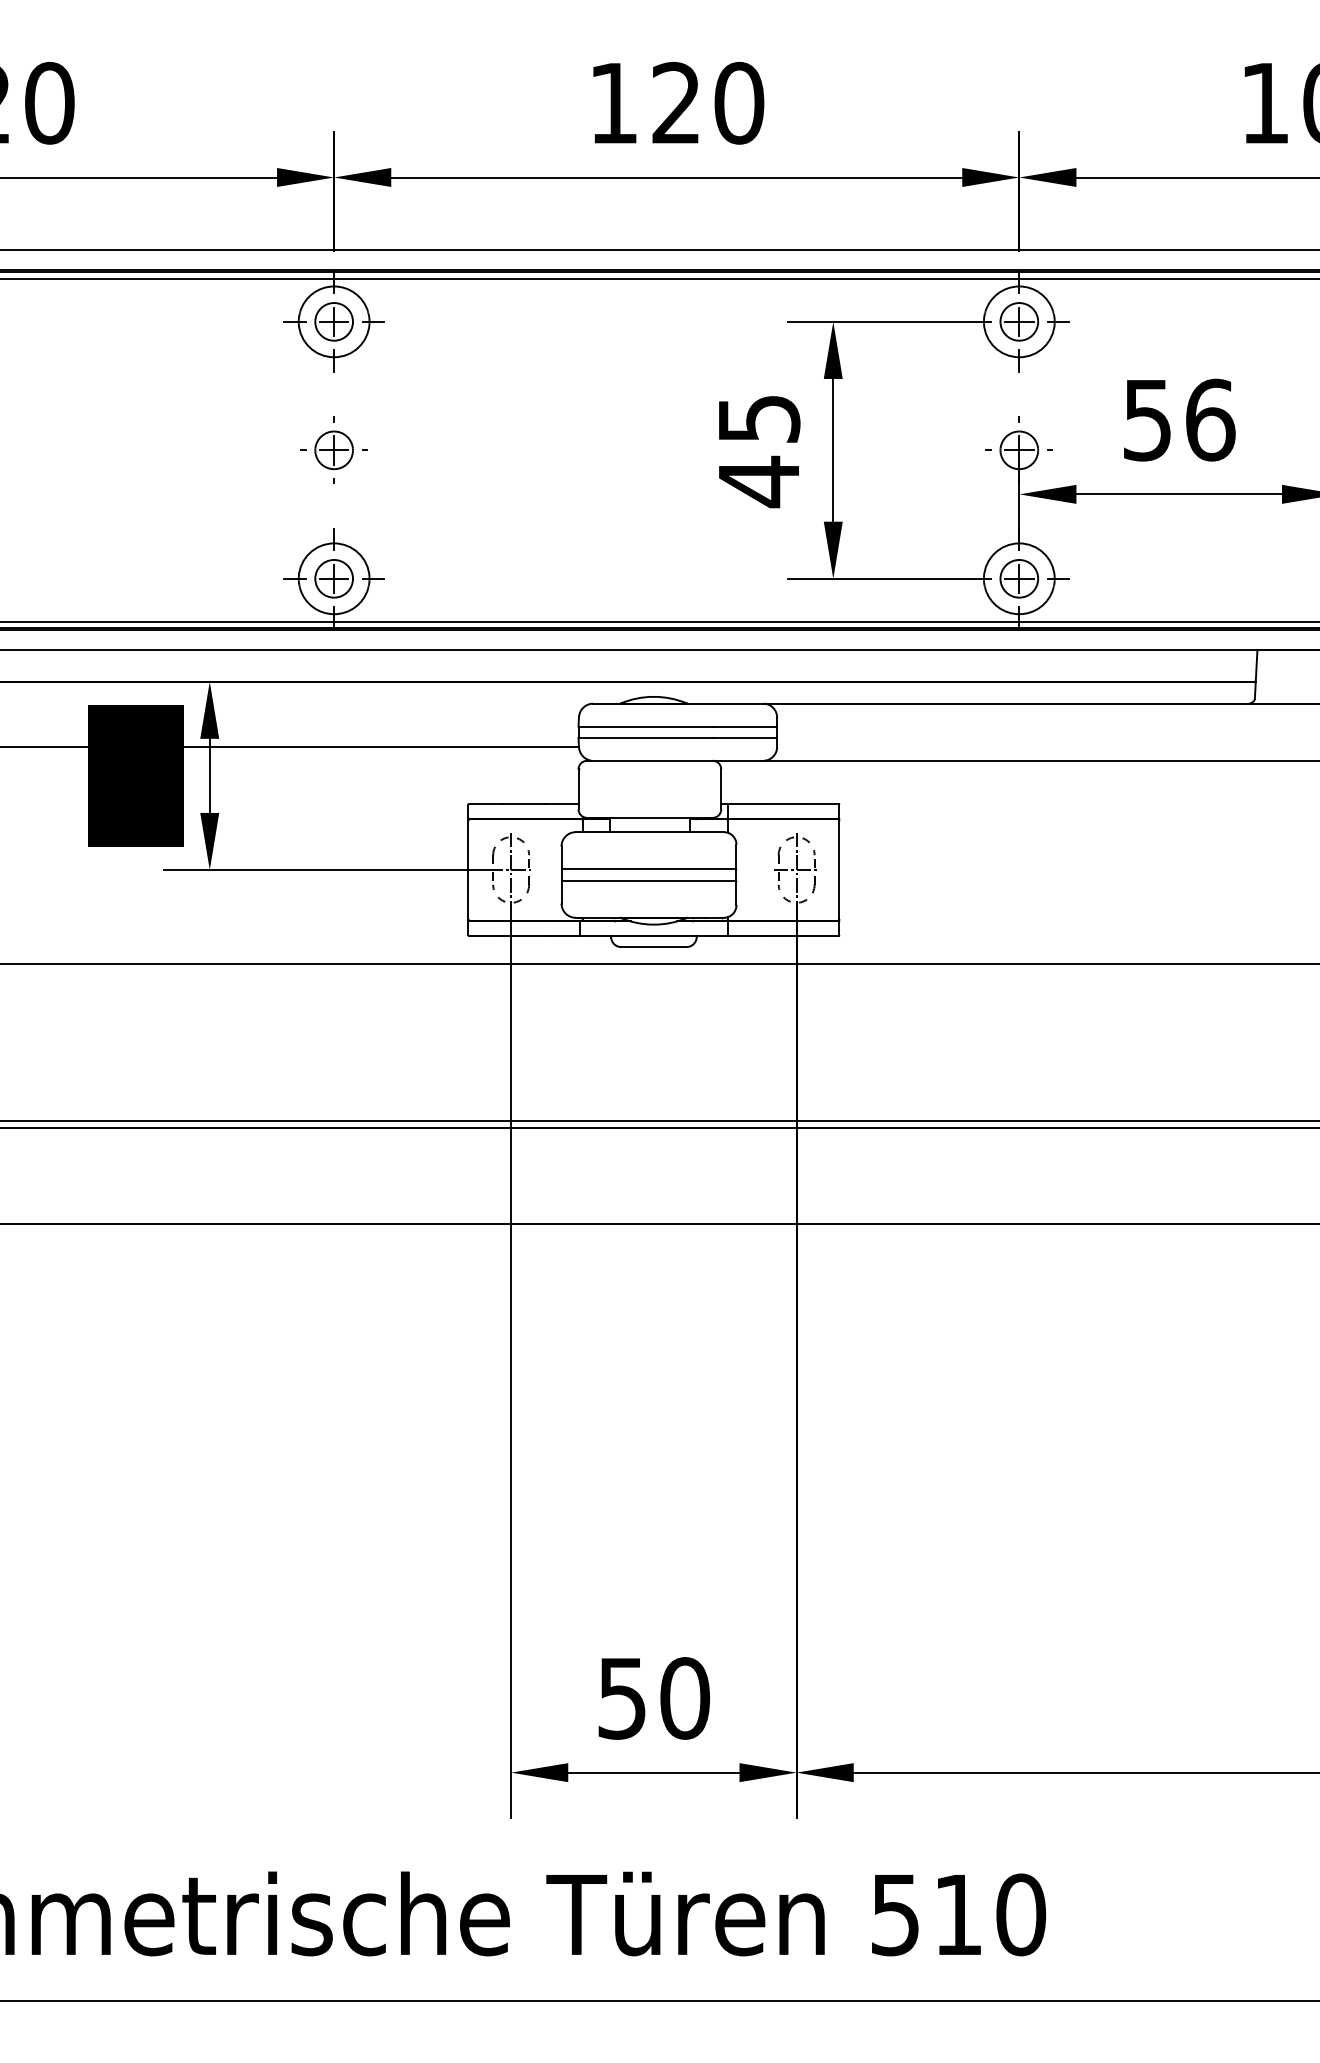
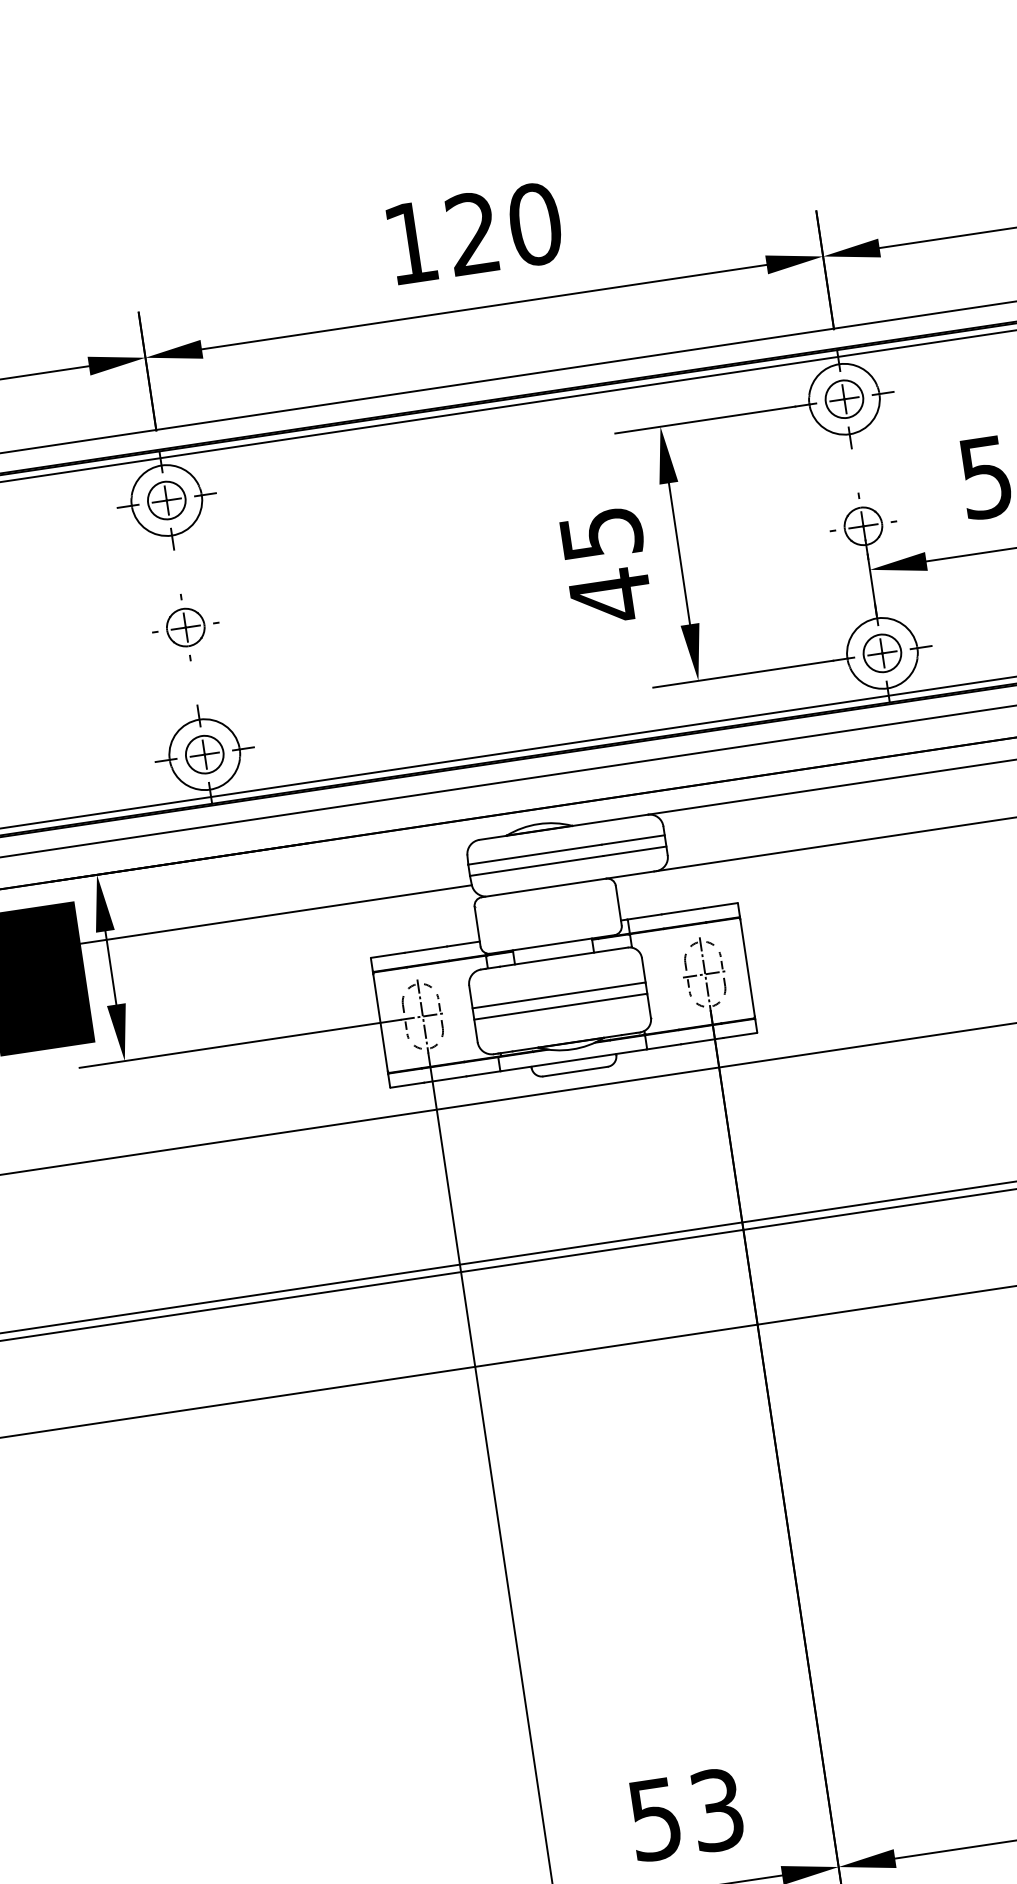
text: (685, 1698) -> (717, 1810), 50 -> 53

